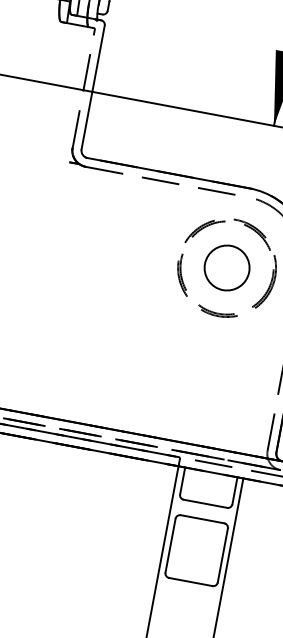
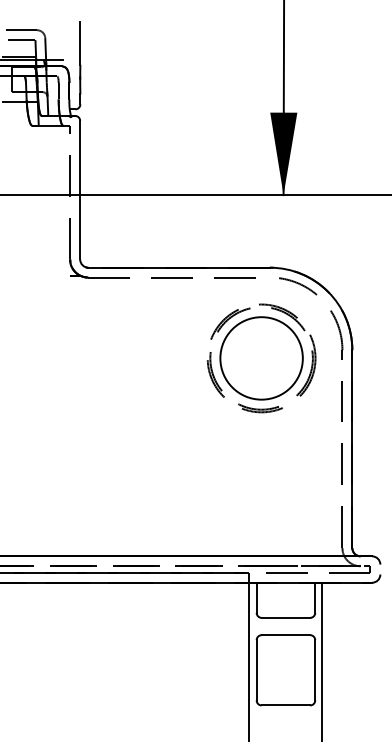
circle: (226, 268) -> (261, 358), size x1.67

